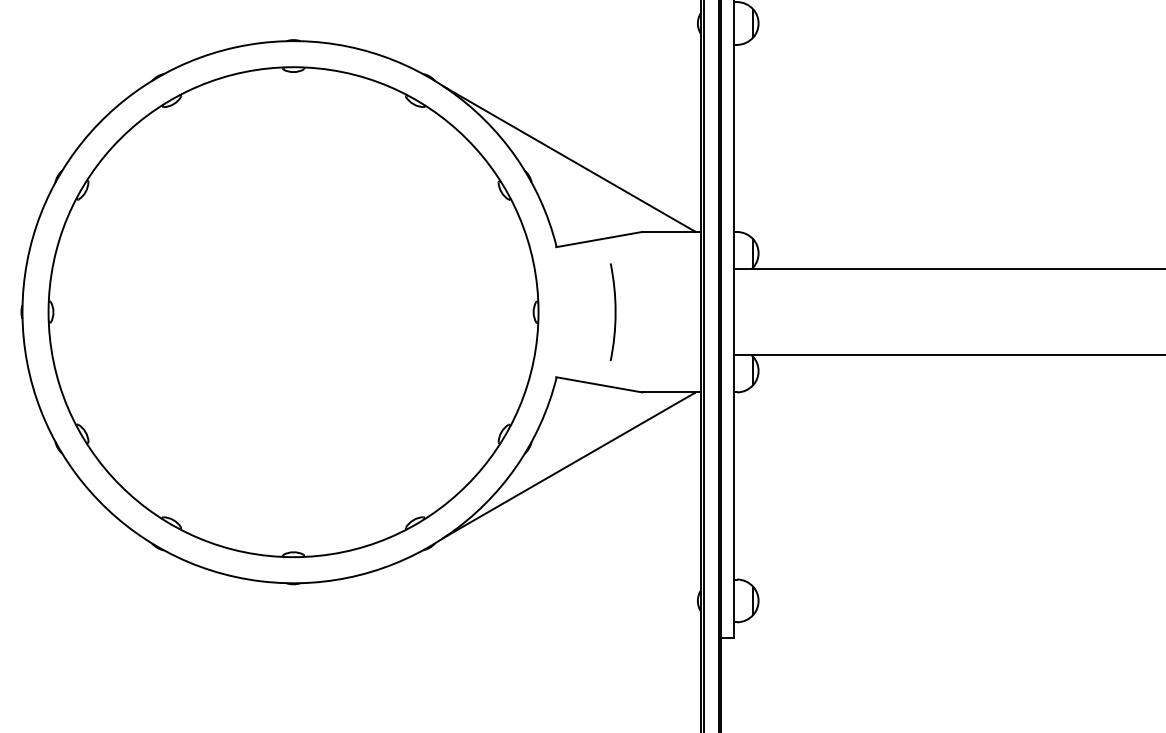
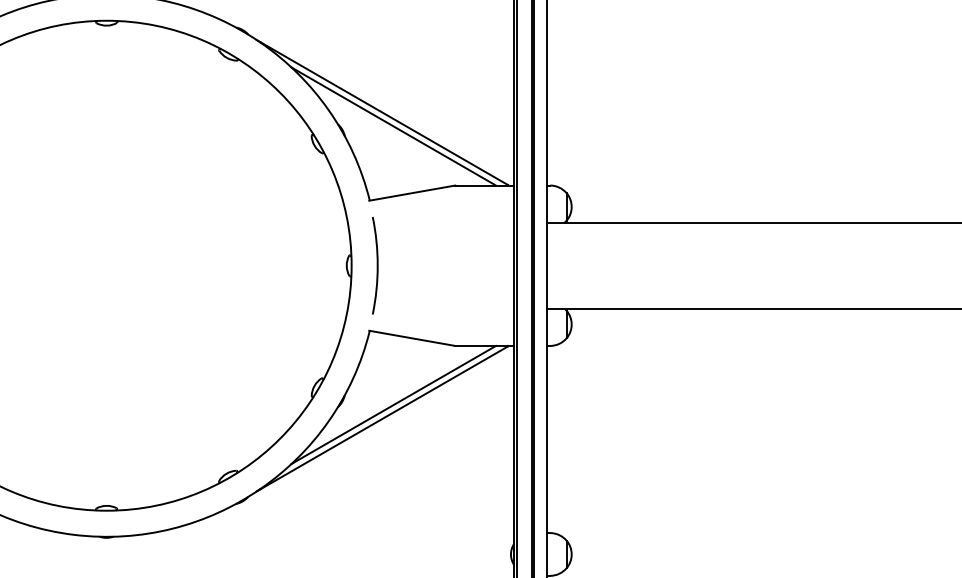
line: (580, 172) -> (393, 126), added
arc: (614, 311) -> (376, 265), moved
line: (580, 451) -> (393, 405), added

